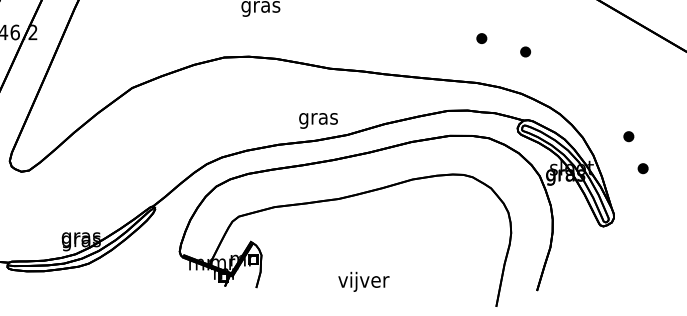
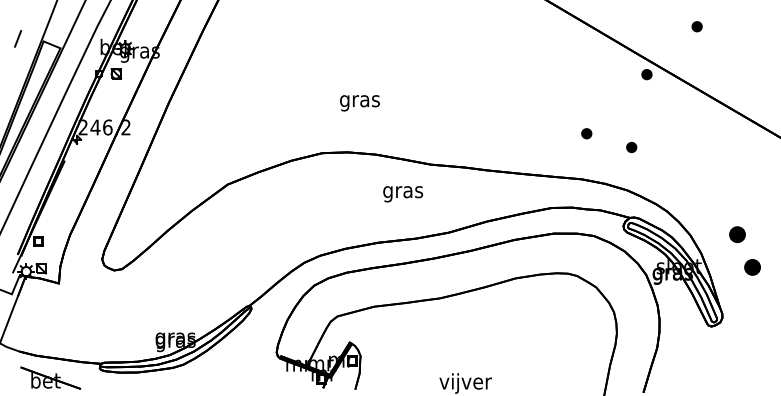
text: (318, 121) -> (403, 194), moved
part: (628, 135) -> (737, 233), size x1.6
part: (642, 167) -> (751, 266), size x1.6

